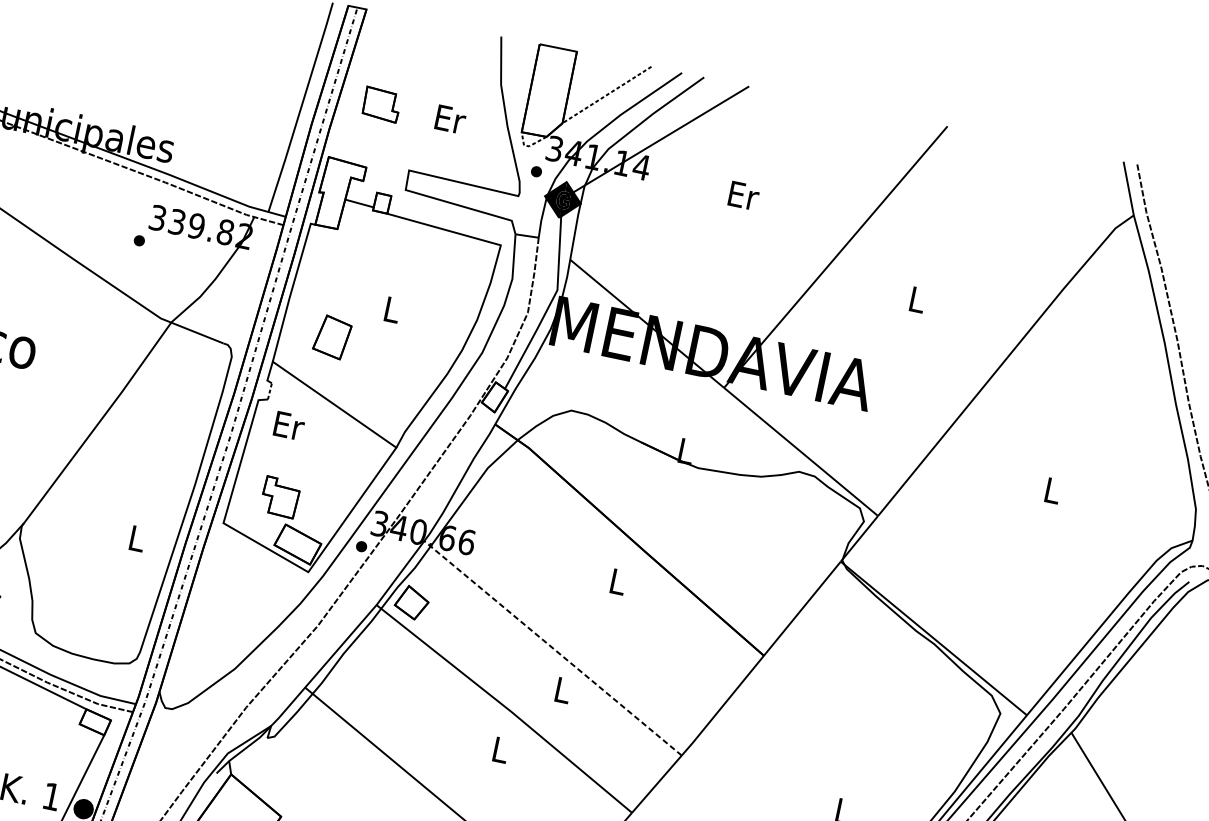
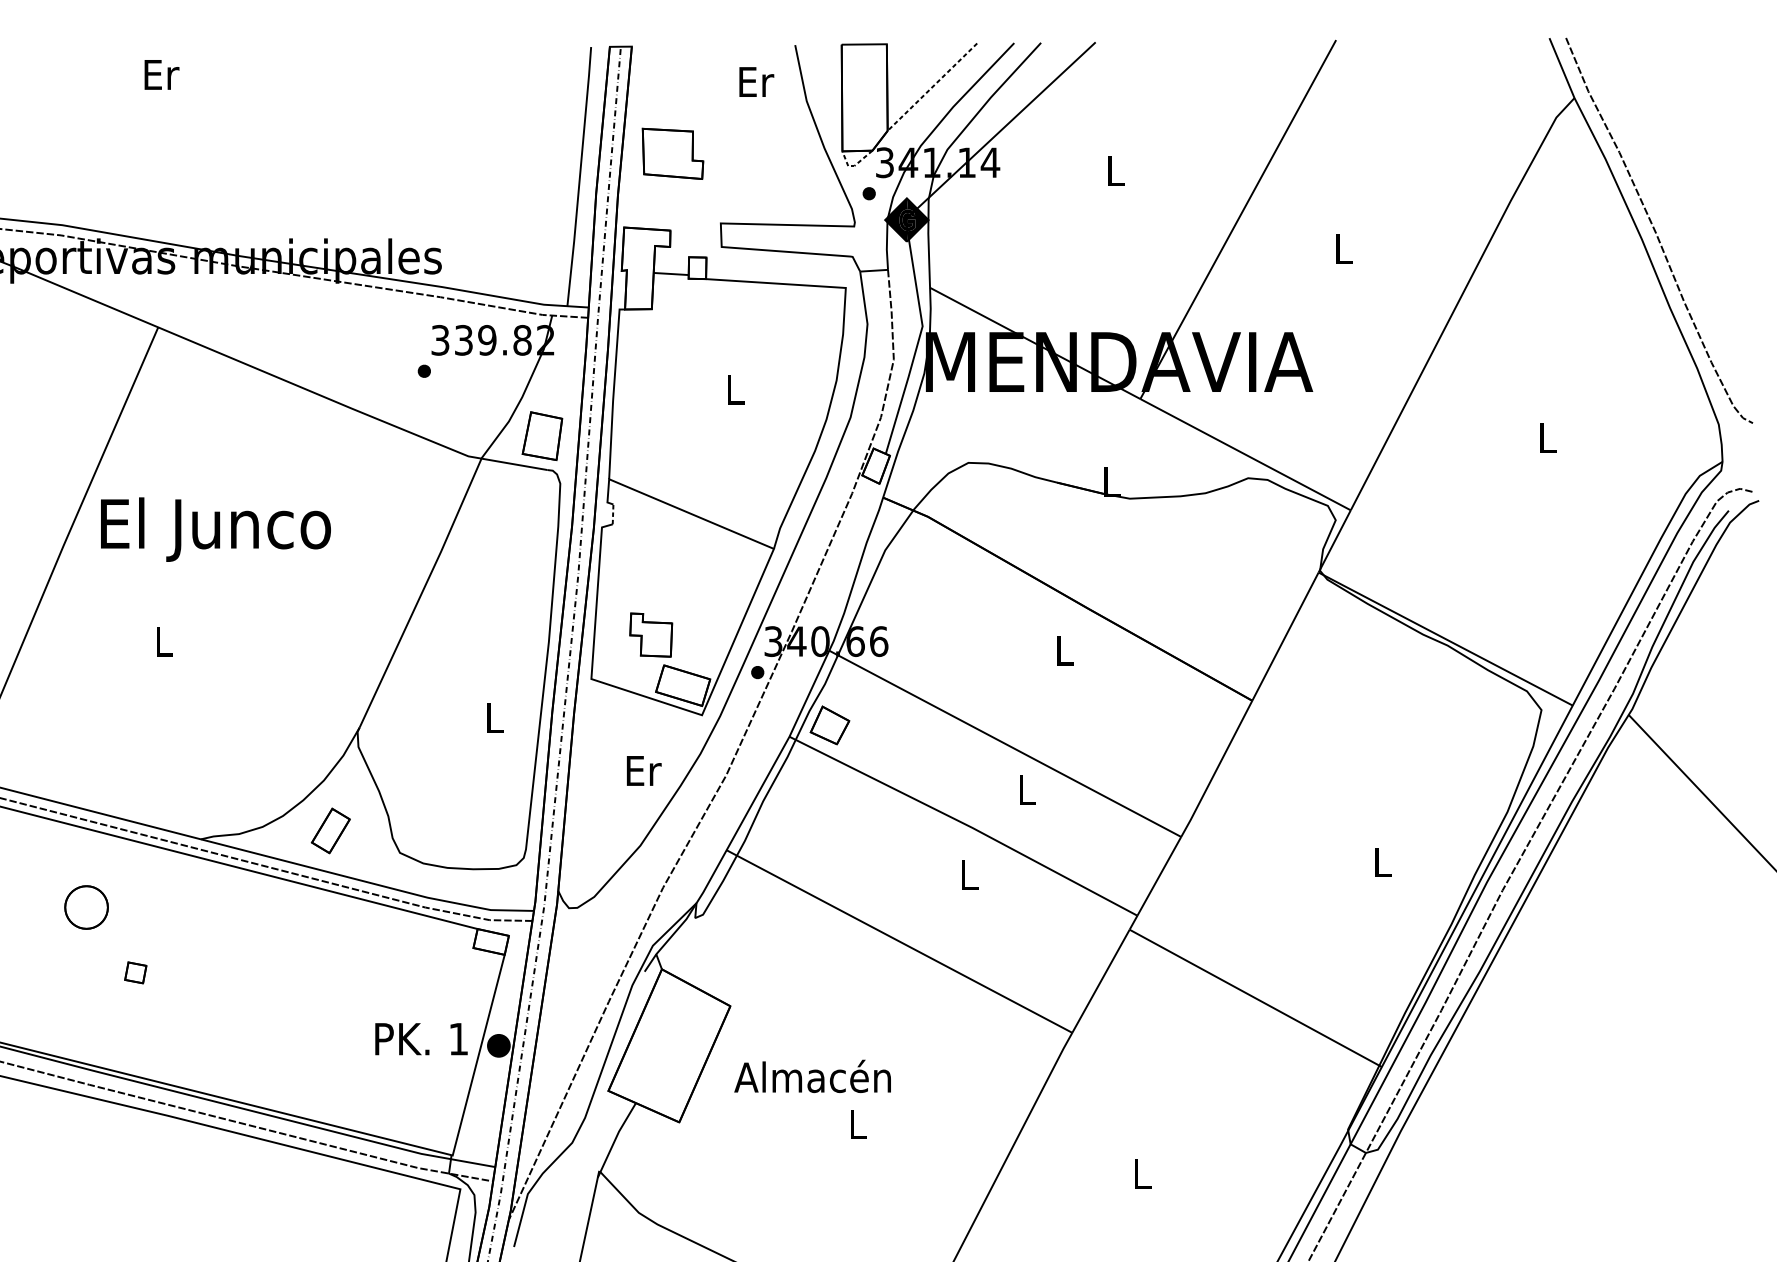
part: (381, 104) -> (672, 153), size x1.43
text: (450, 119) -> (756, 81), moved
text: (744, 195) -> (1116, 170), Er -> L
part: (332, 336) -> (542, 435), moved
text: (289, 425) -> (644, 770), moved
line: (552, 647) -> (1004, 743), dashed -> solid

